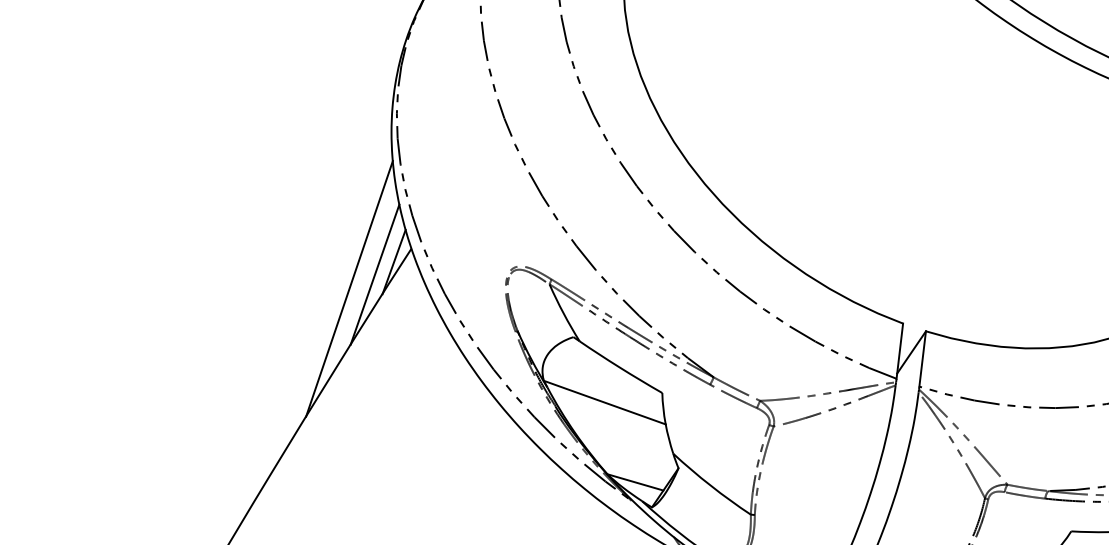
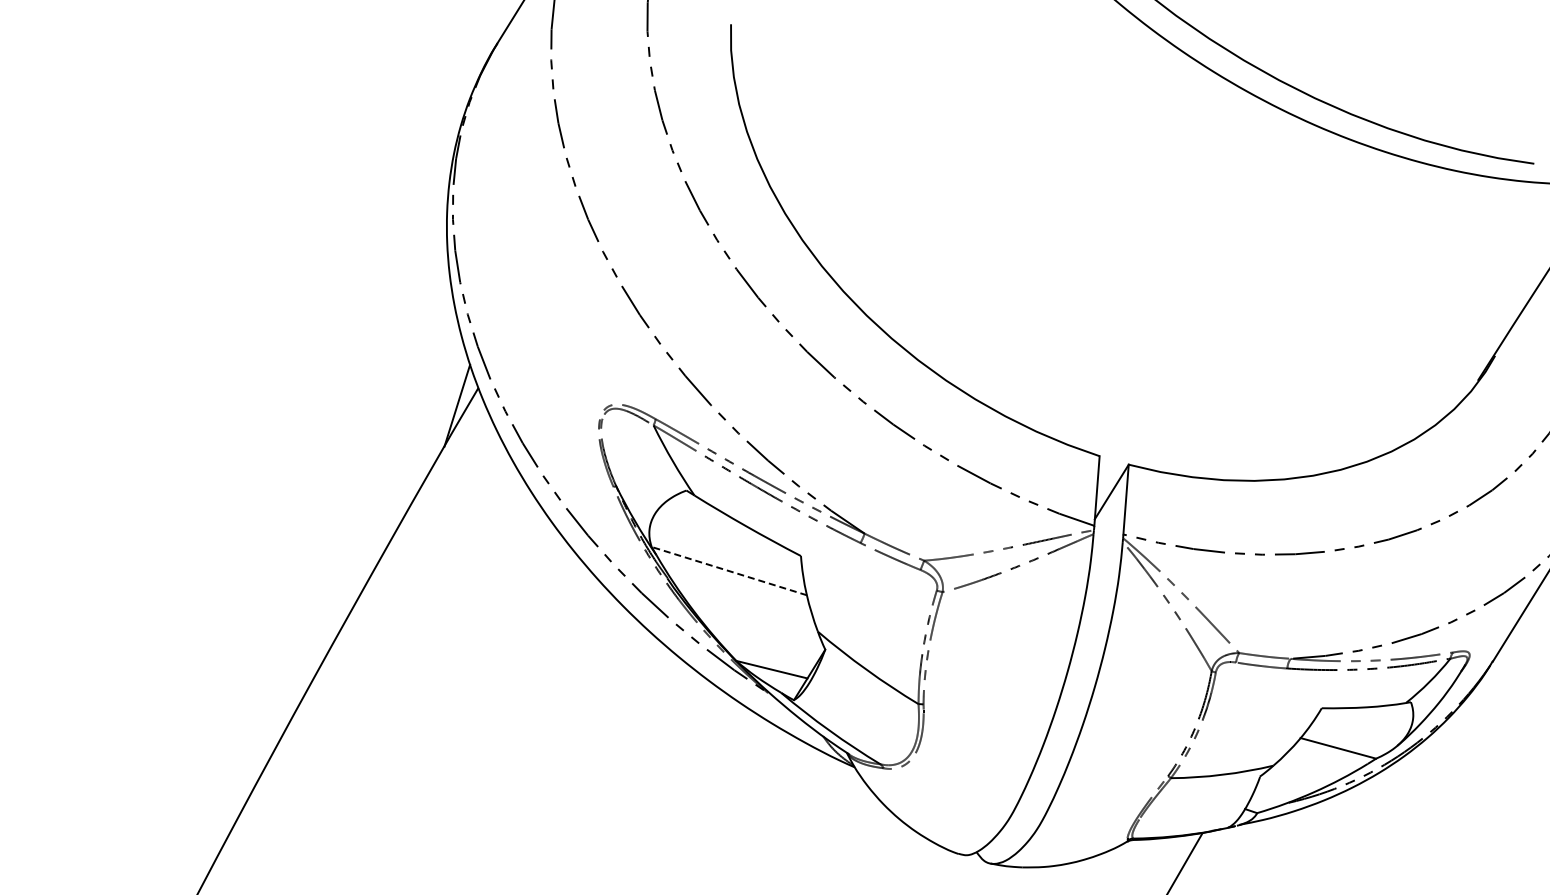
line: (374, 274) -> (433, 422), removed
line: (349, 288) -> (402, 441), removed
line: (604, 402) -> (728, 571), solid -> dashed

